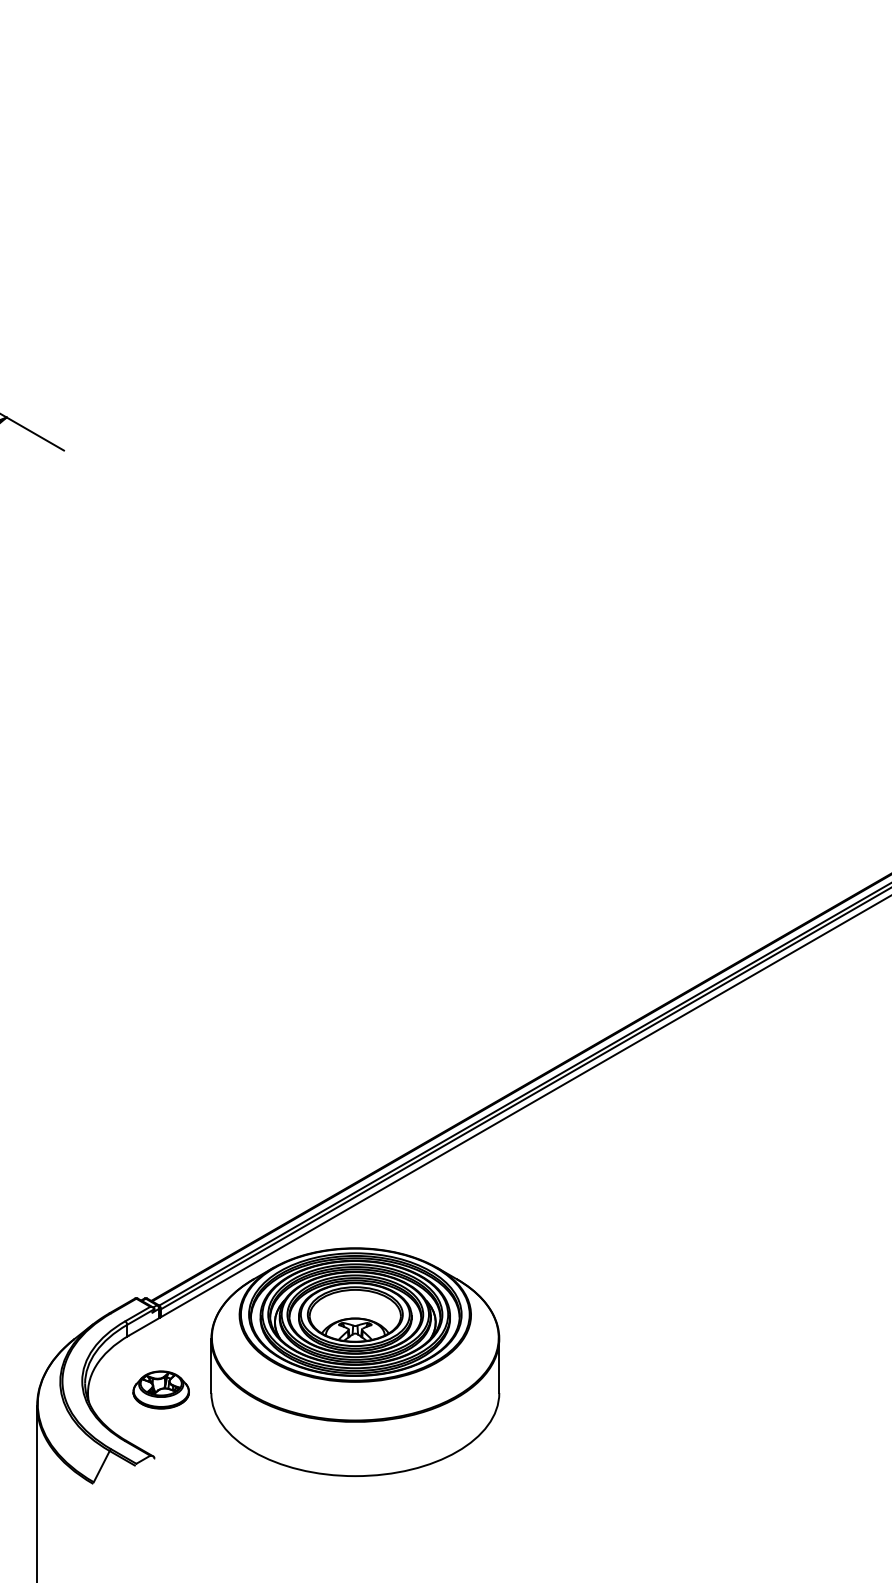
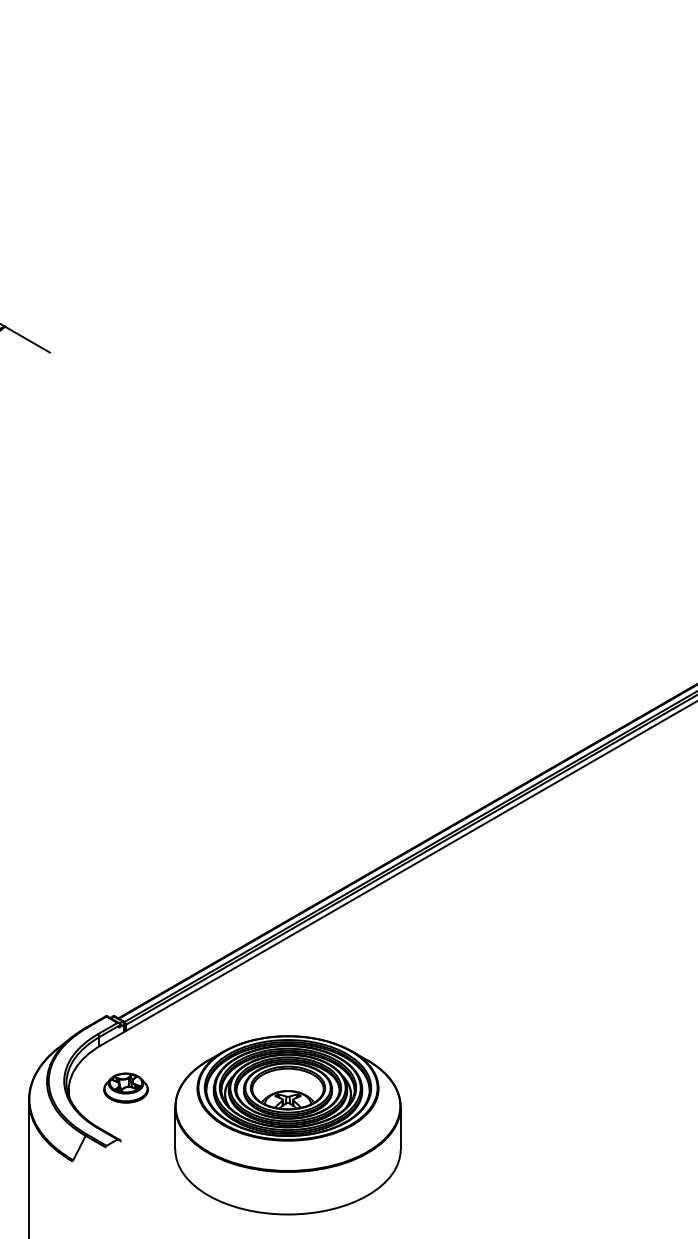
part: (354, 1362) -> (287, 1125), moved

